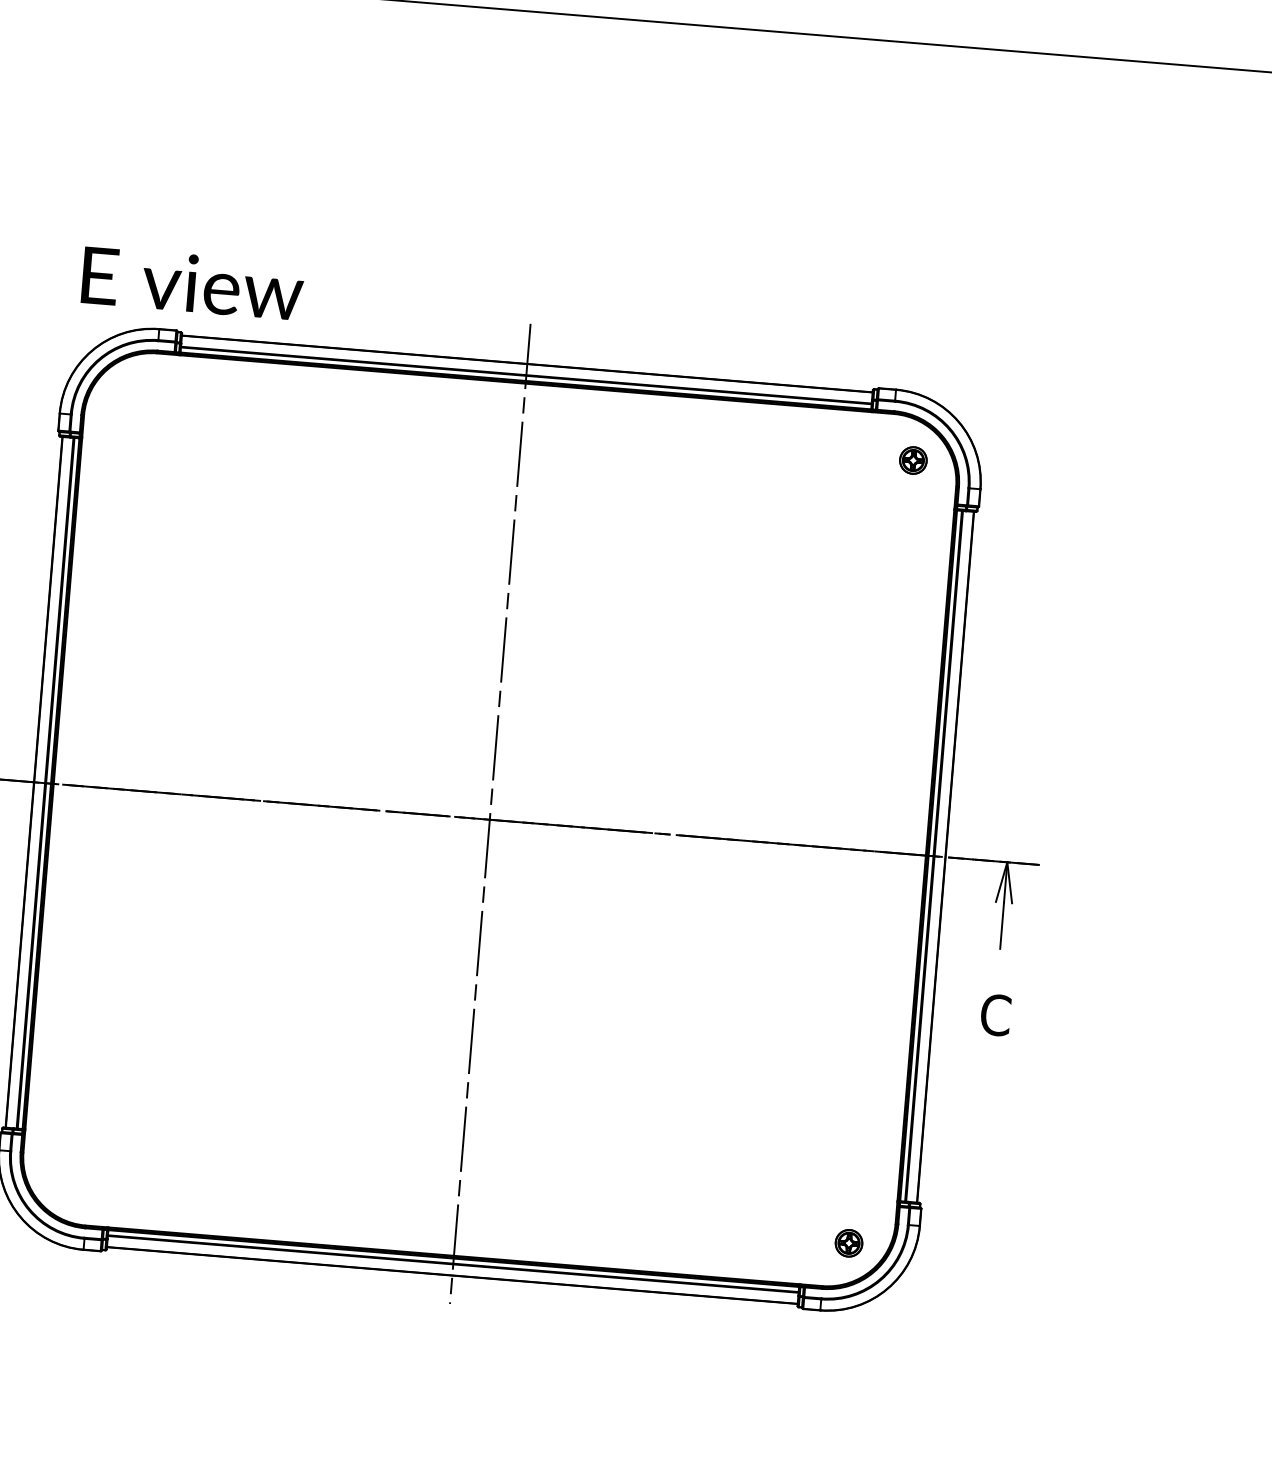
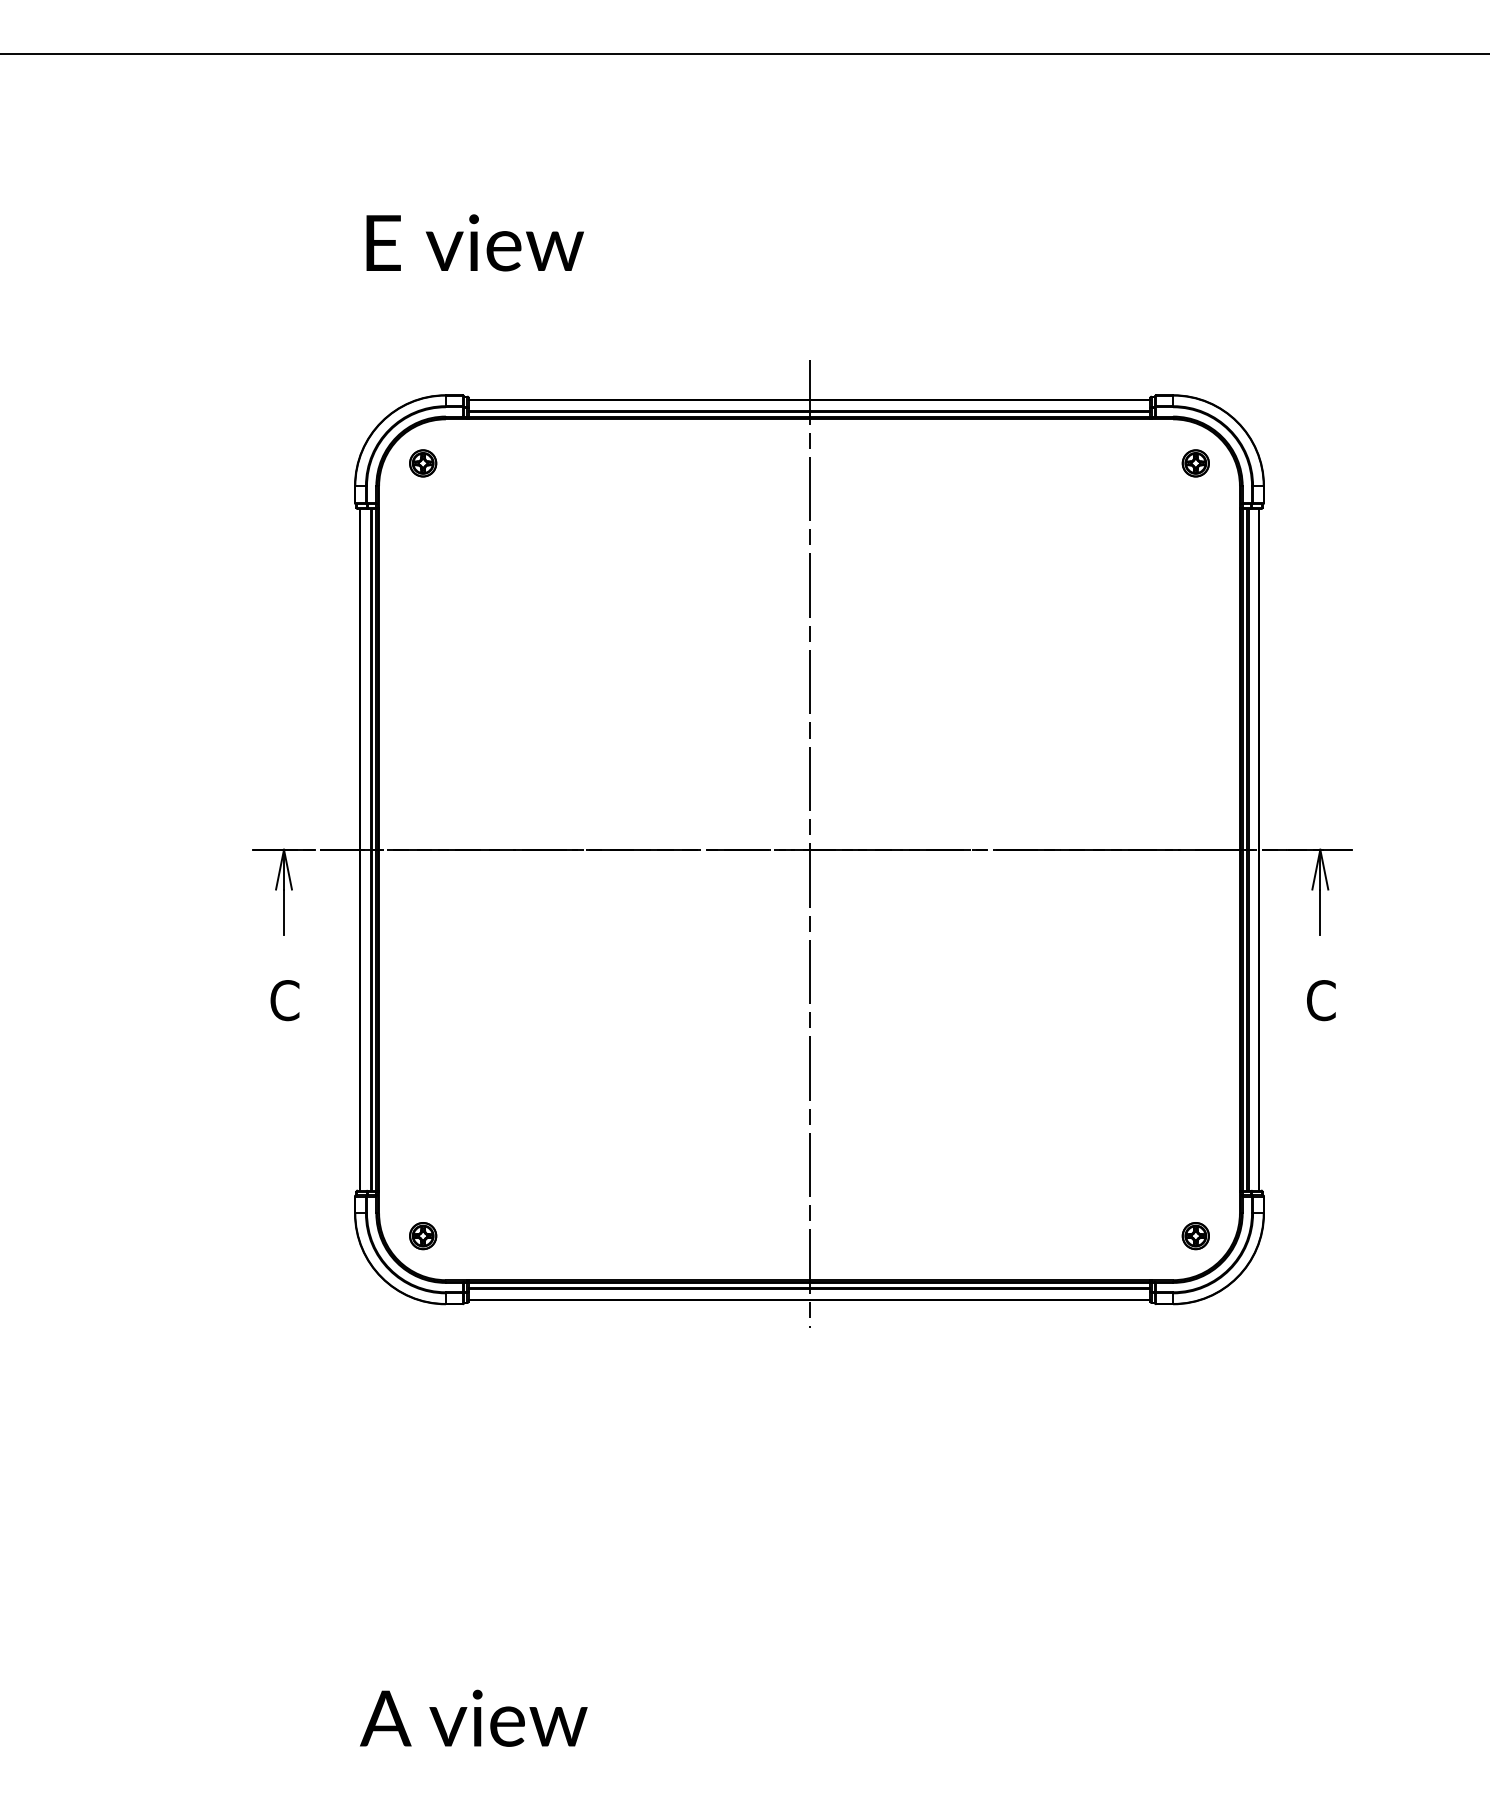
text: (192, 283) -> (474, 242), moved
part: (130, 396) -> (423, 463), added
part: (66, 1179) -> (423, 1236), added

